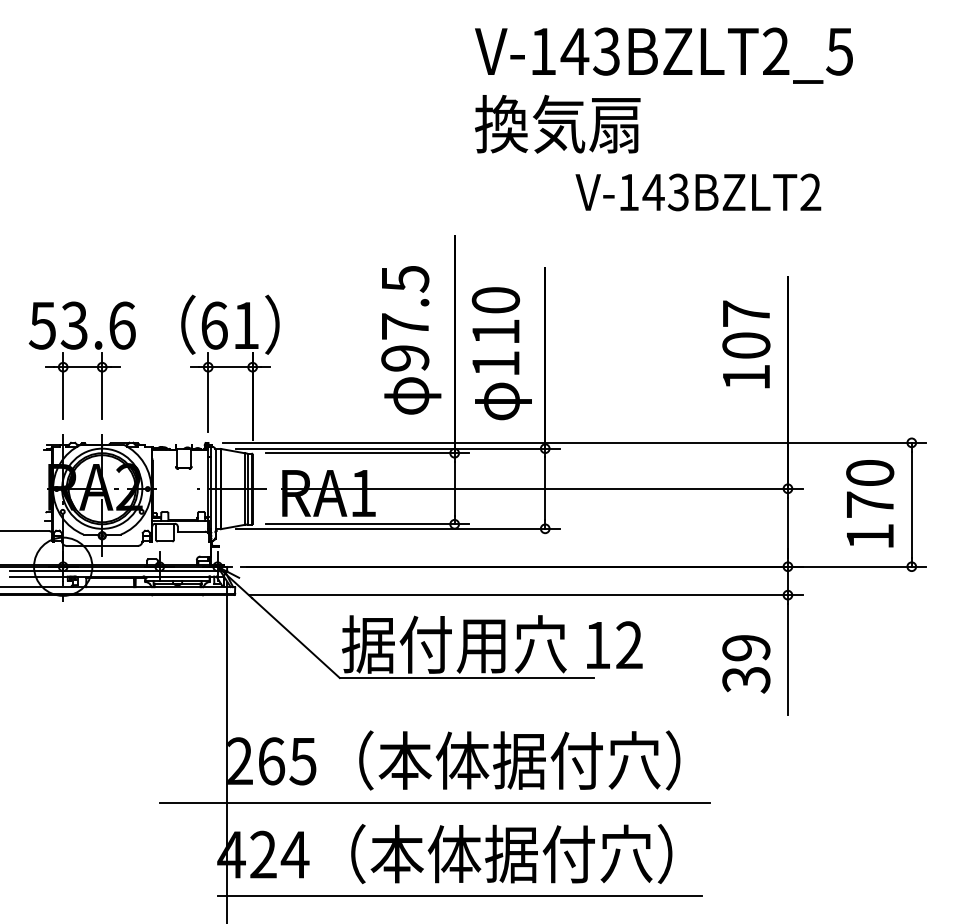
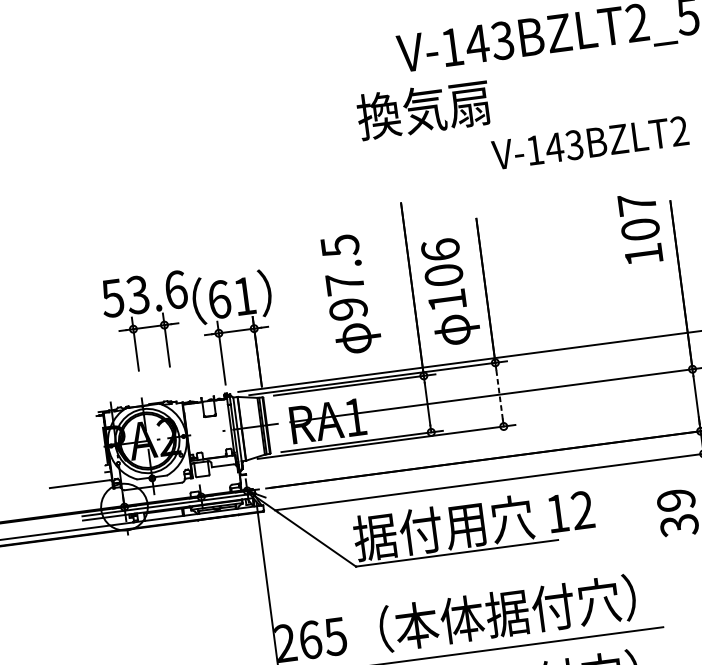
text: (557, 123) -> (423, 109), moved
text: (495, 315) -> (441, 262), 110 -> 106
text: (411, 340) -> (351, 294), moved
text: (746, 344) -> (640, 228), moved
part: (81, 360) -> (147, 321), moved
line: (545, 488) -> (499, 394), solid -> dashed

